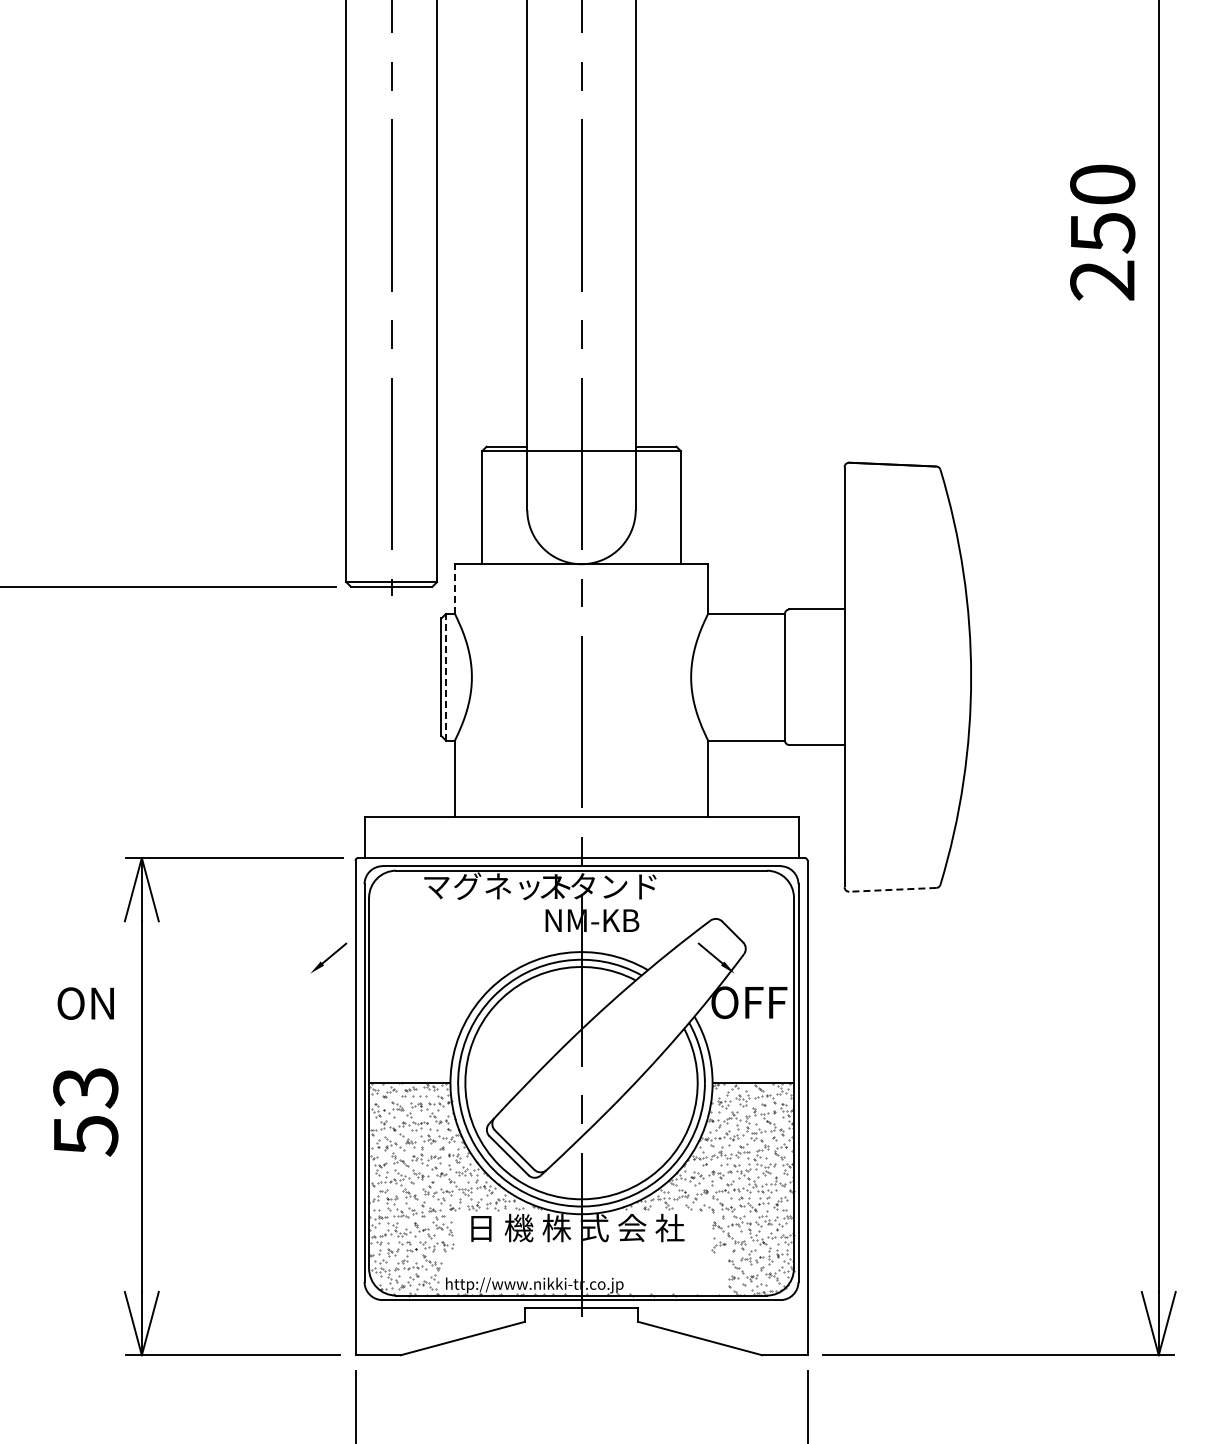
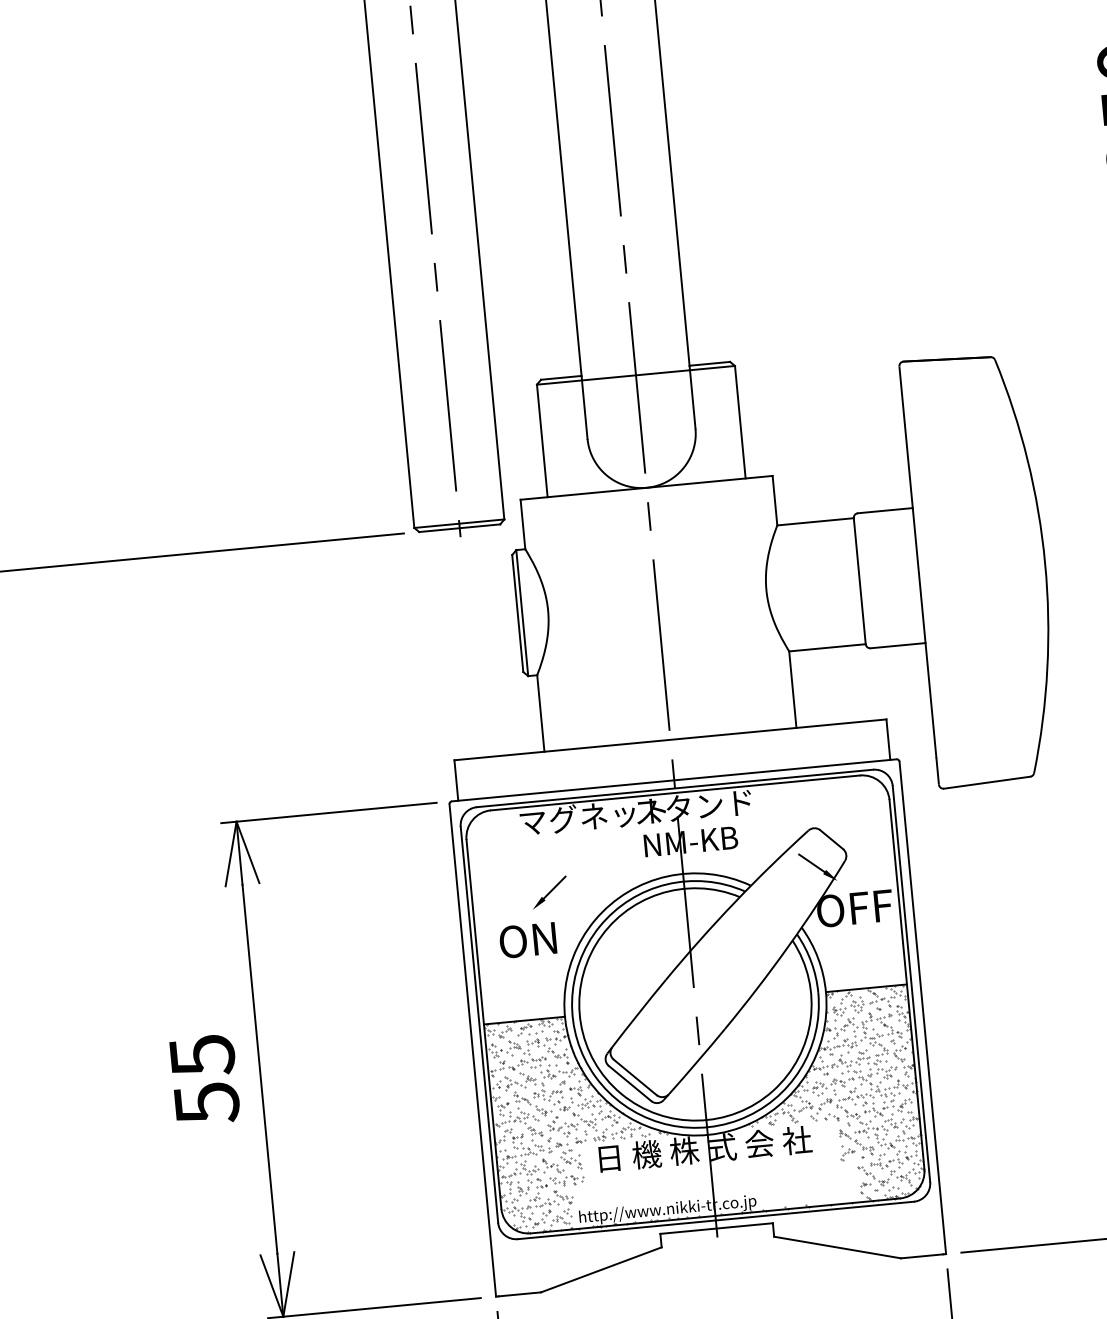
line: (454, 589) -> (522, 524), dashed -> solid
line: (445, 676) -> (521, 612), dashed -> solid
line: (892, 889) -> (986, 782), dashed -> solid
part: (328, 957) -> (549, 892), moved
text: (85, 1003) -> (527, 940), moved
text: (85, 1088) -> (202, 1056), 53 -> 55

